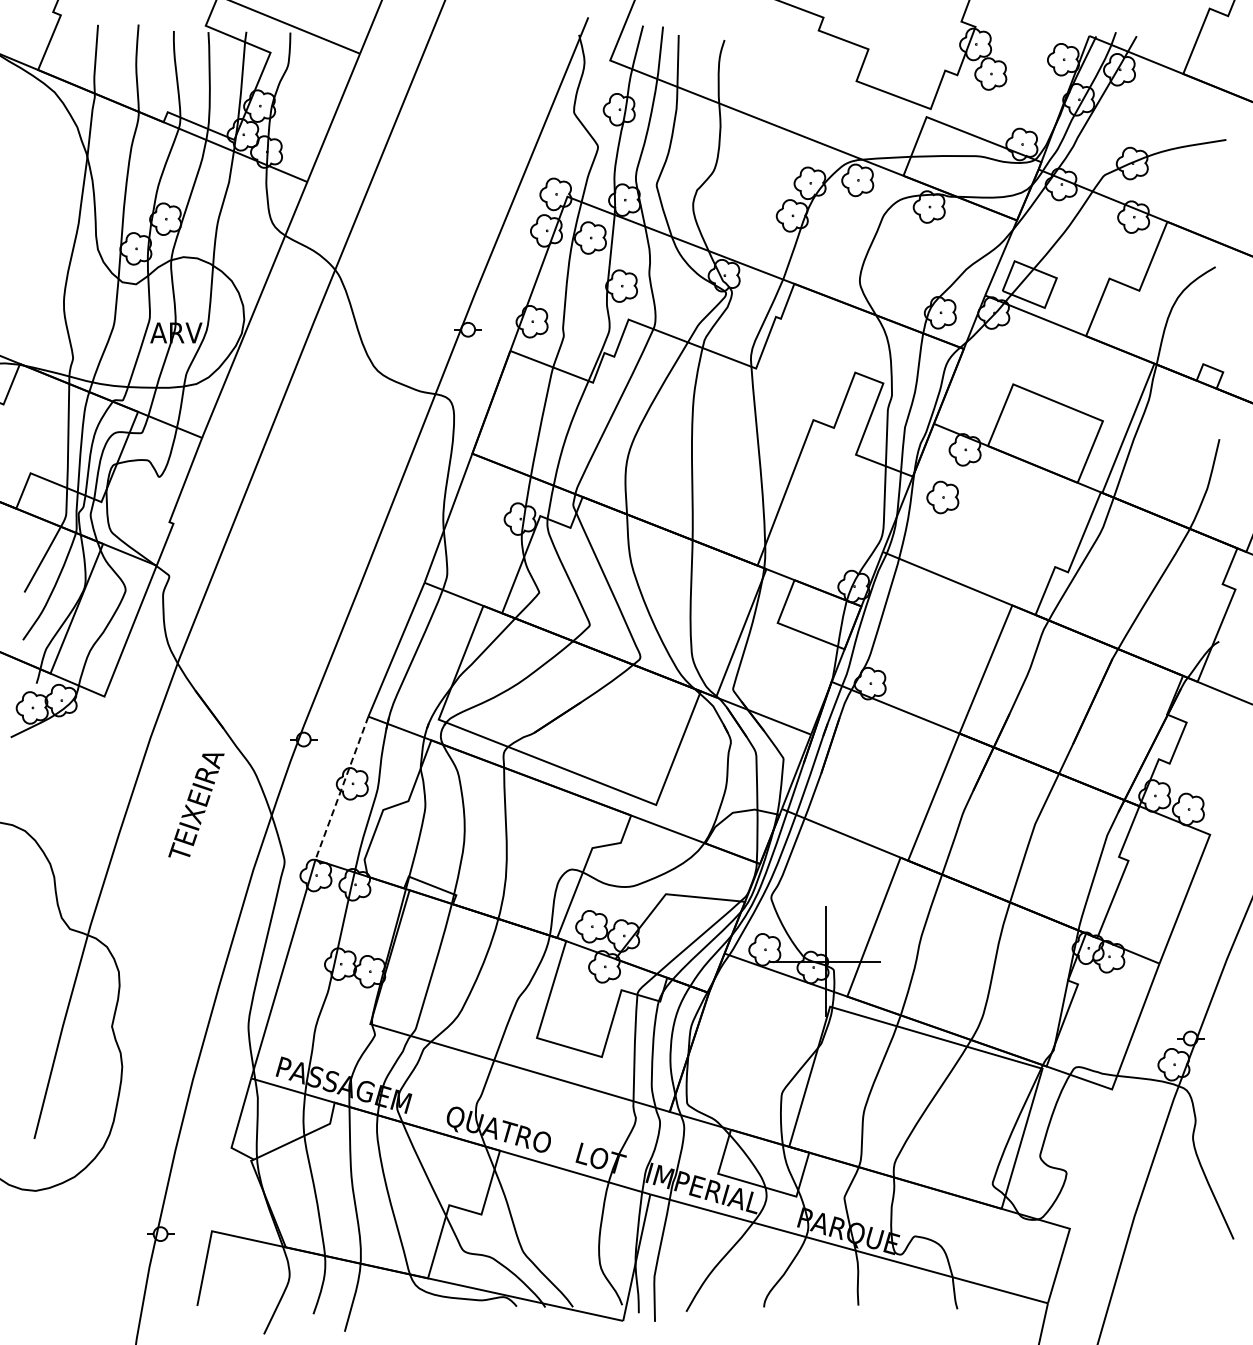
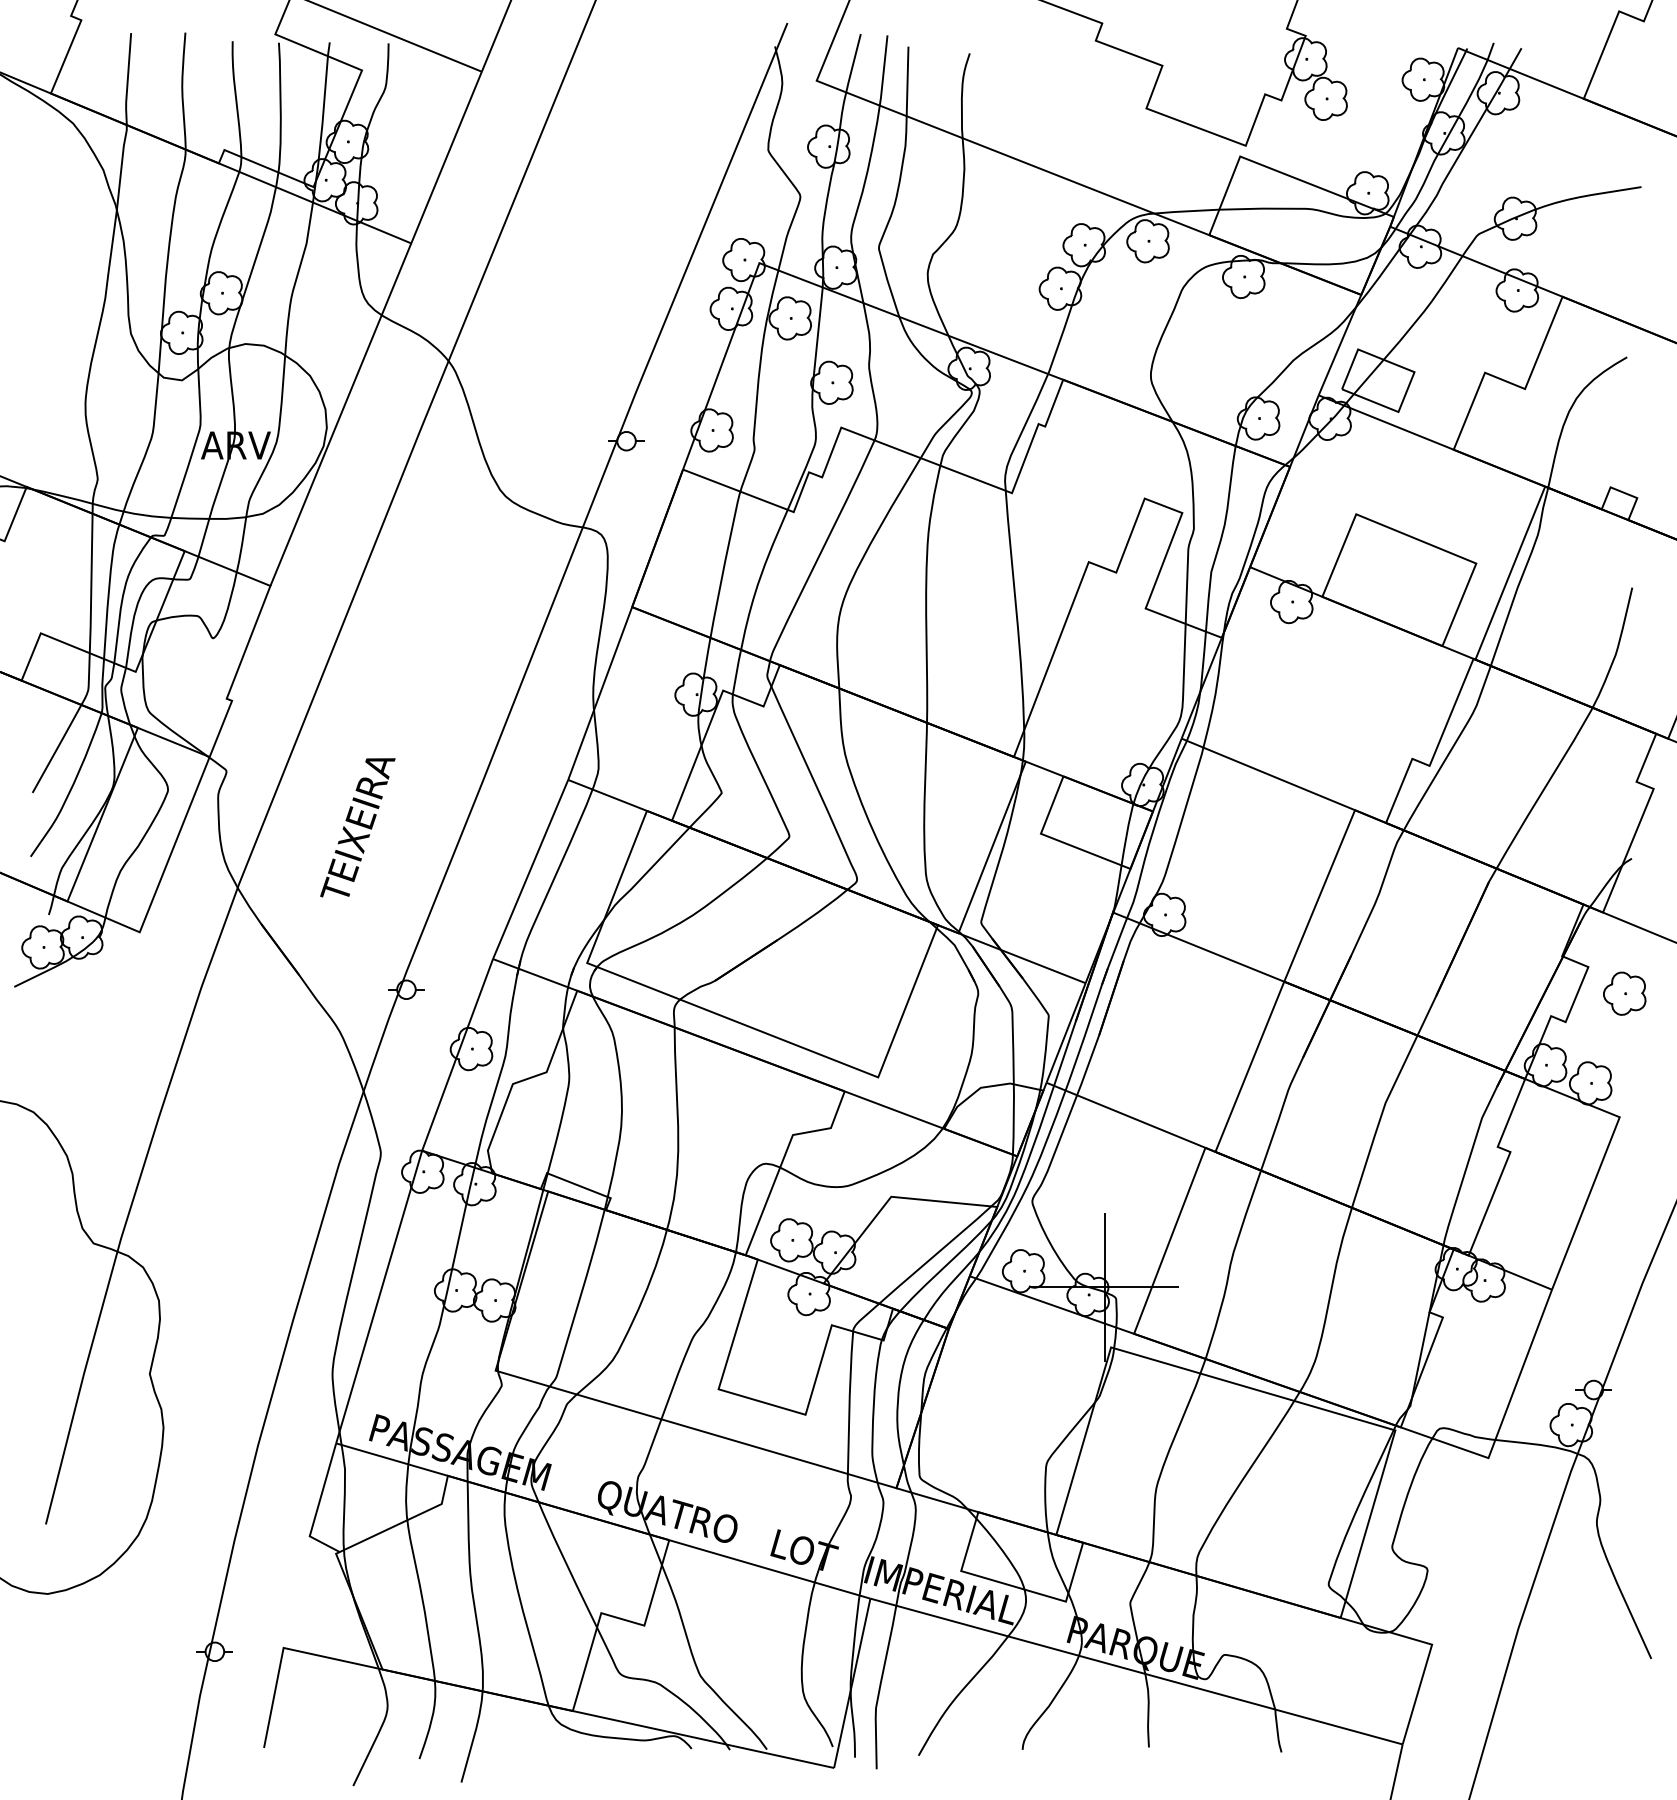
part: (942, 497) -> (1624, 993), moved
line: (341, 788) -> (456, 1055), dashed -> solid
text: (196, 805) -> (357, 827), moved

